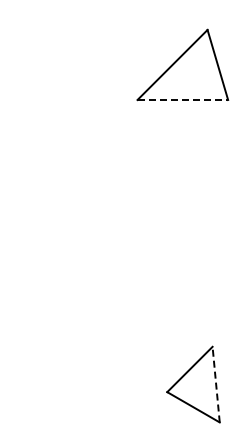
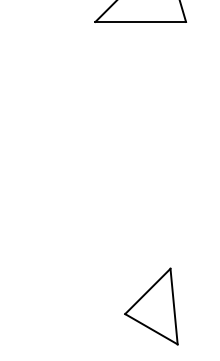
line: (183, 100) -> (141, 22), dashed -> solid
line: (216, 384) -> (174, 306), dashed -> solid

